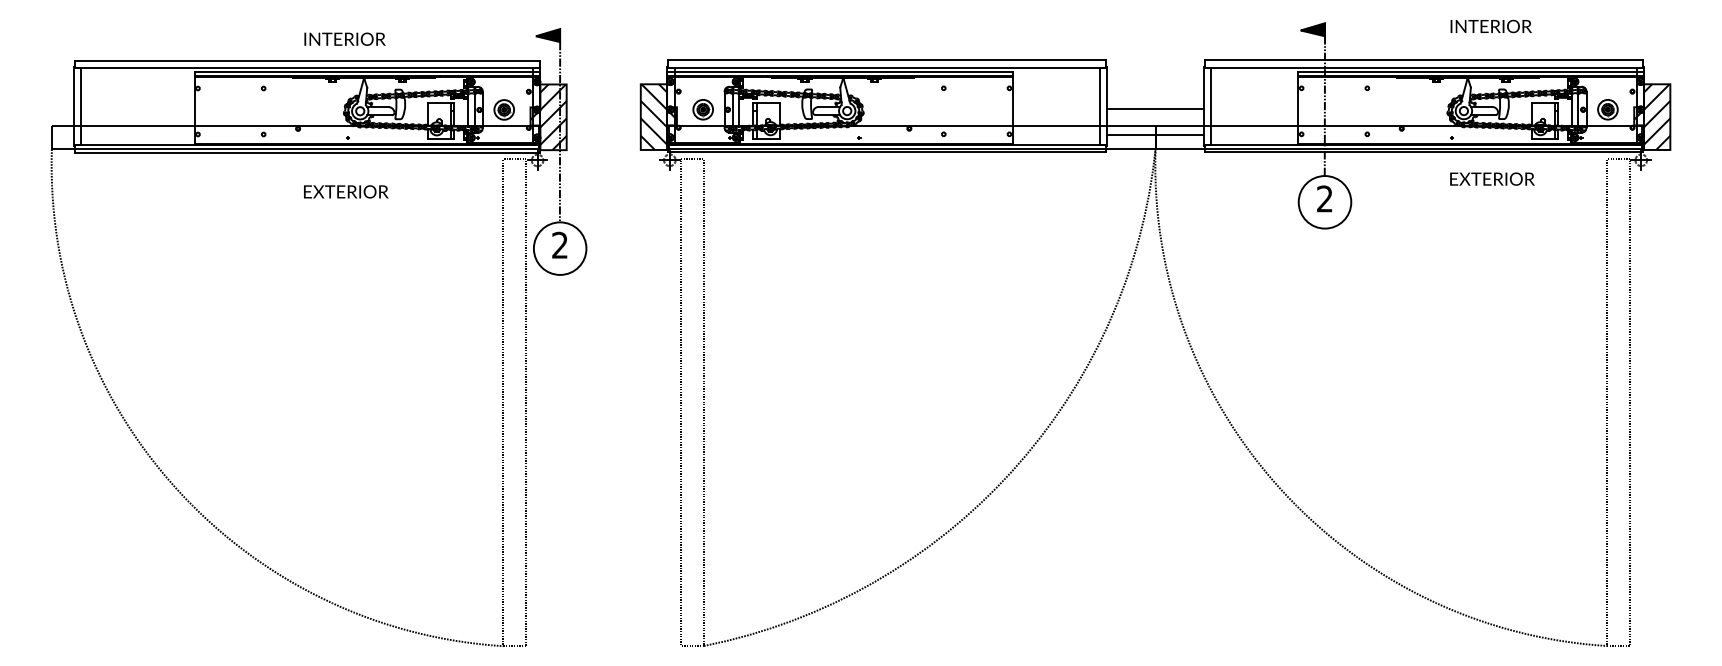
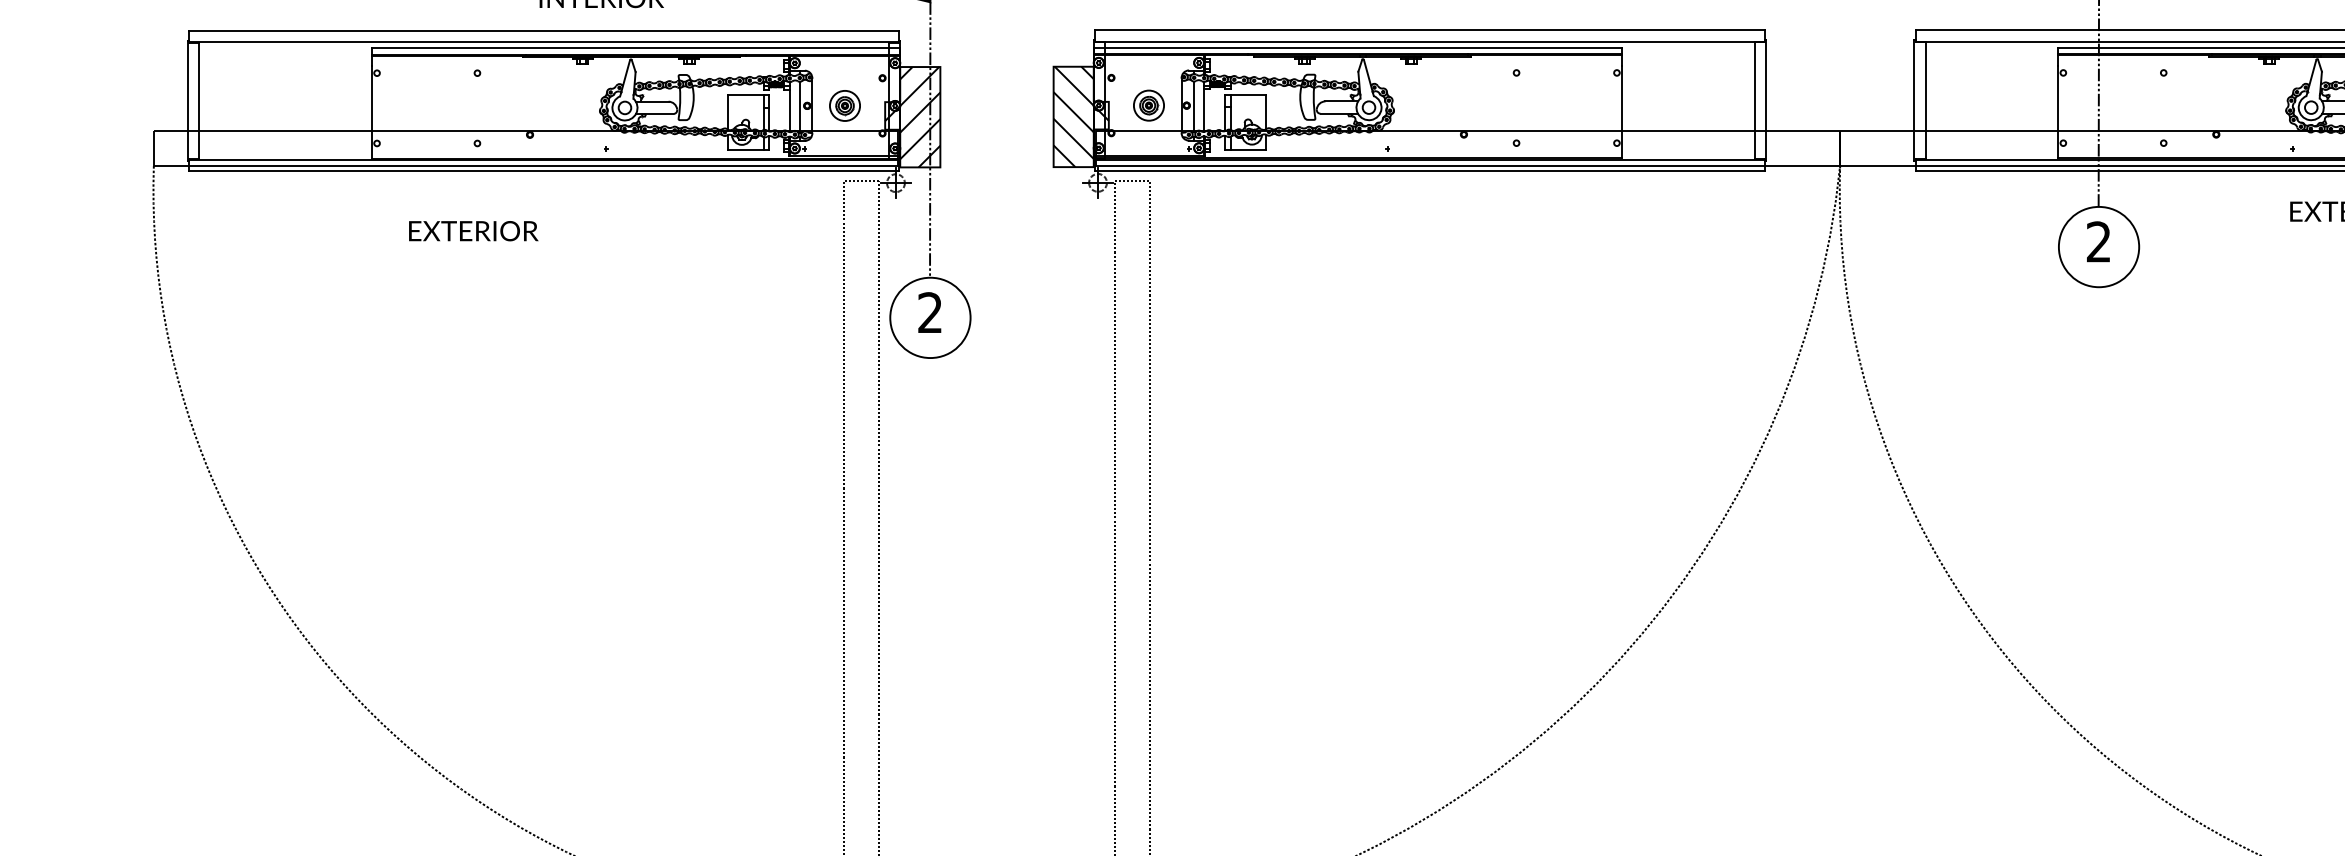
line: (1155, 108) -> (1840, 103), removed
line: (1155, 134) -> (1840, 143), removed
text: (346, 191) -> (474, 230), moved

